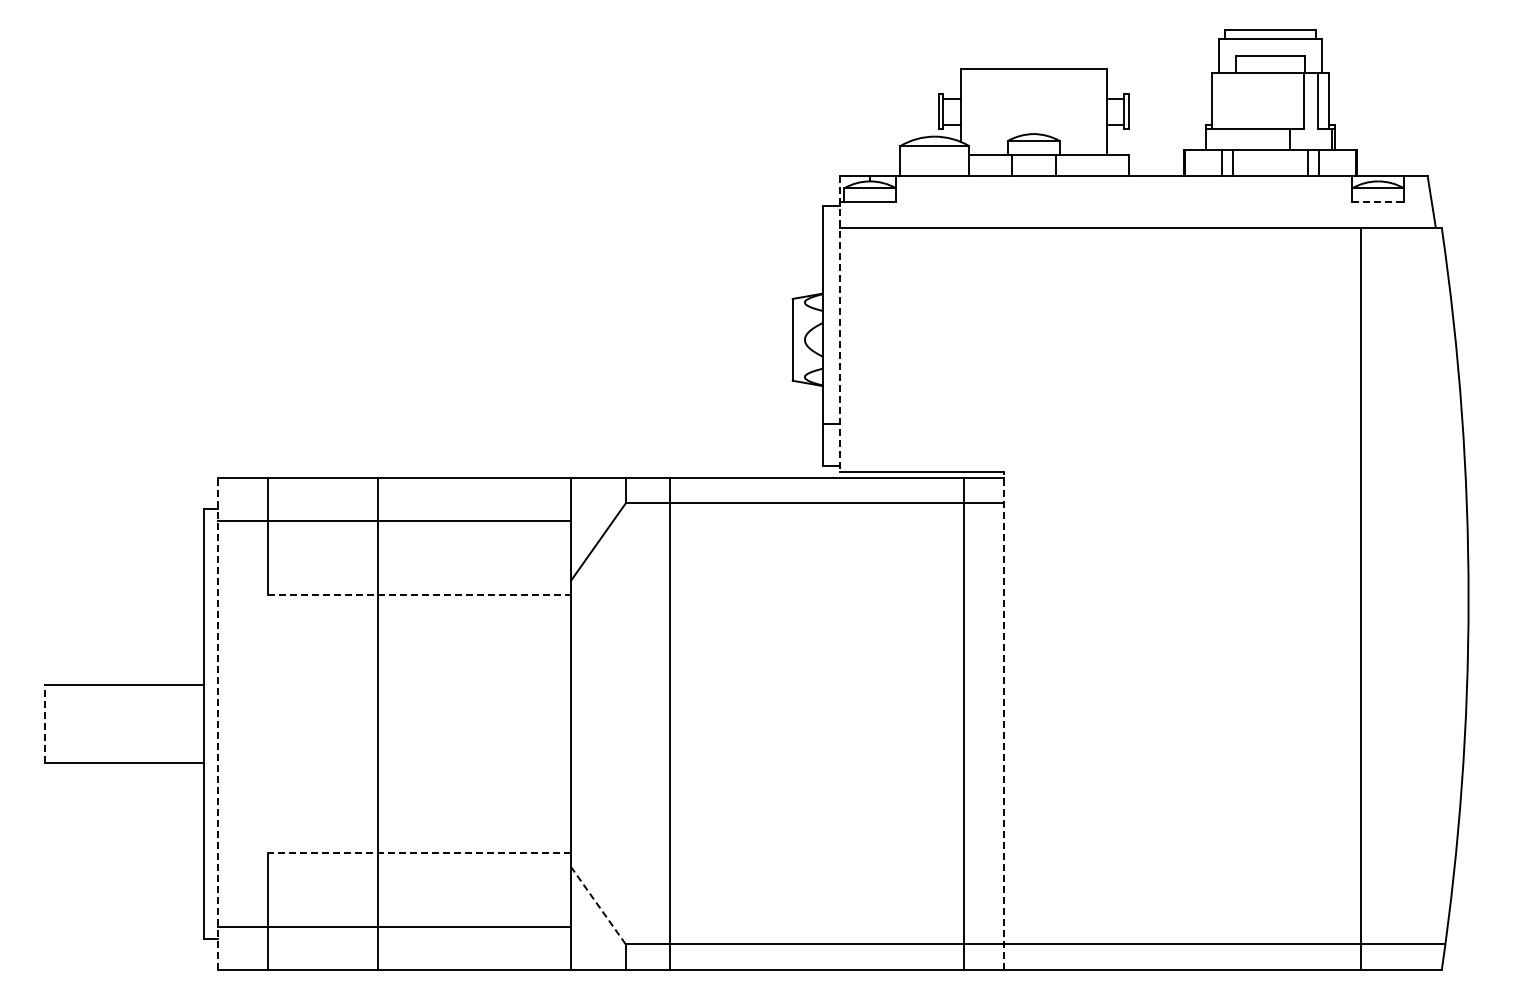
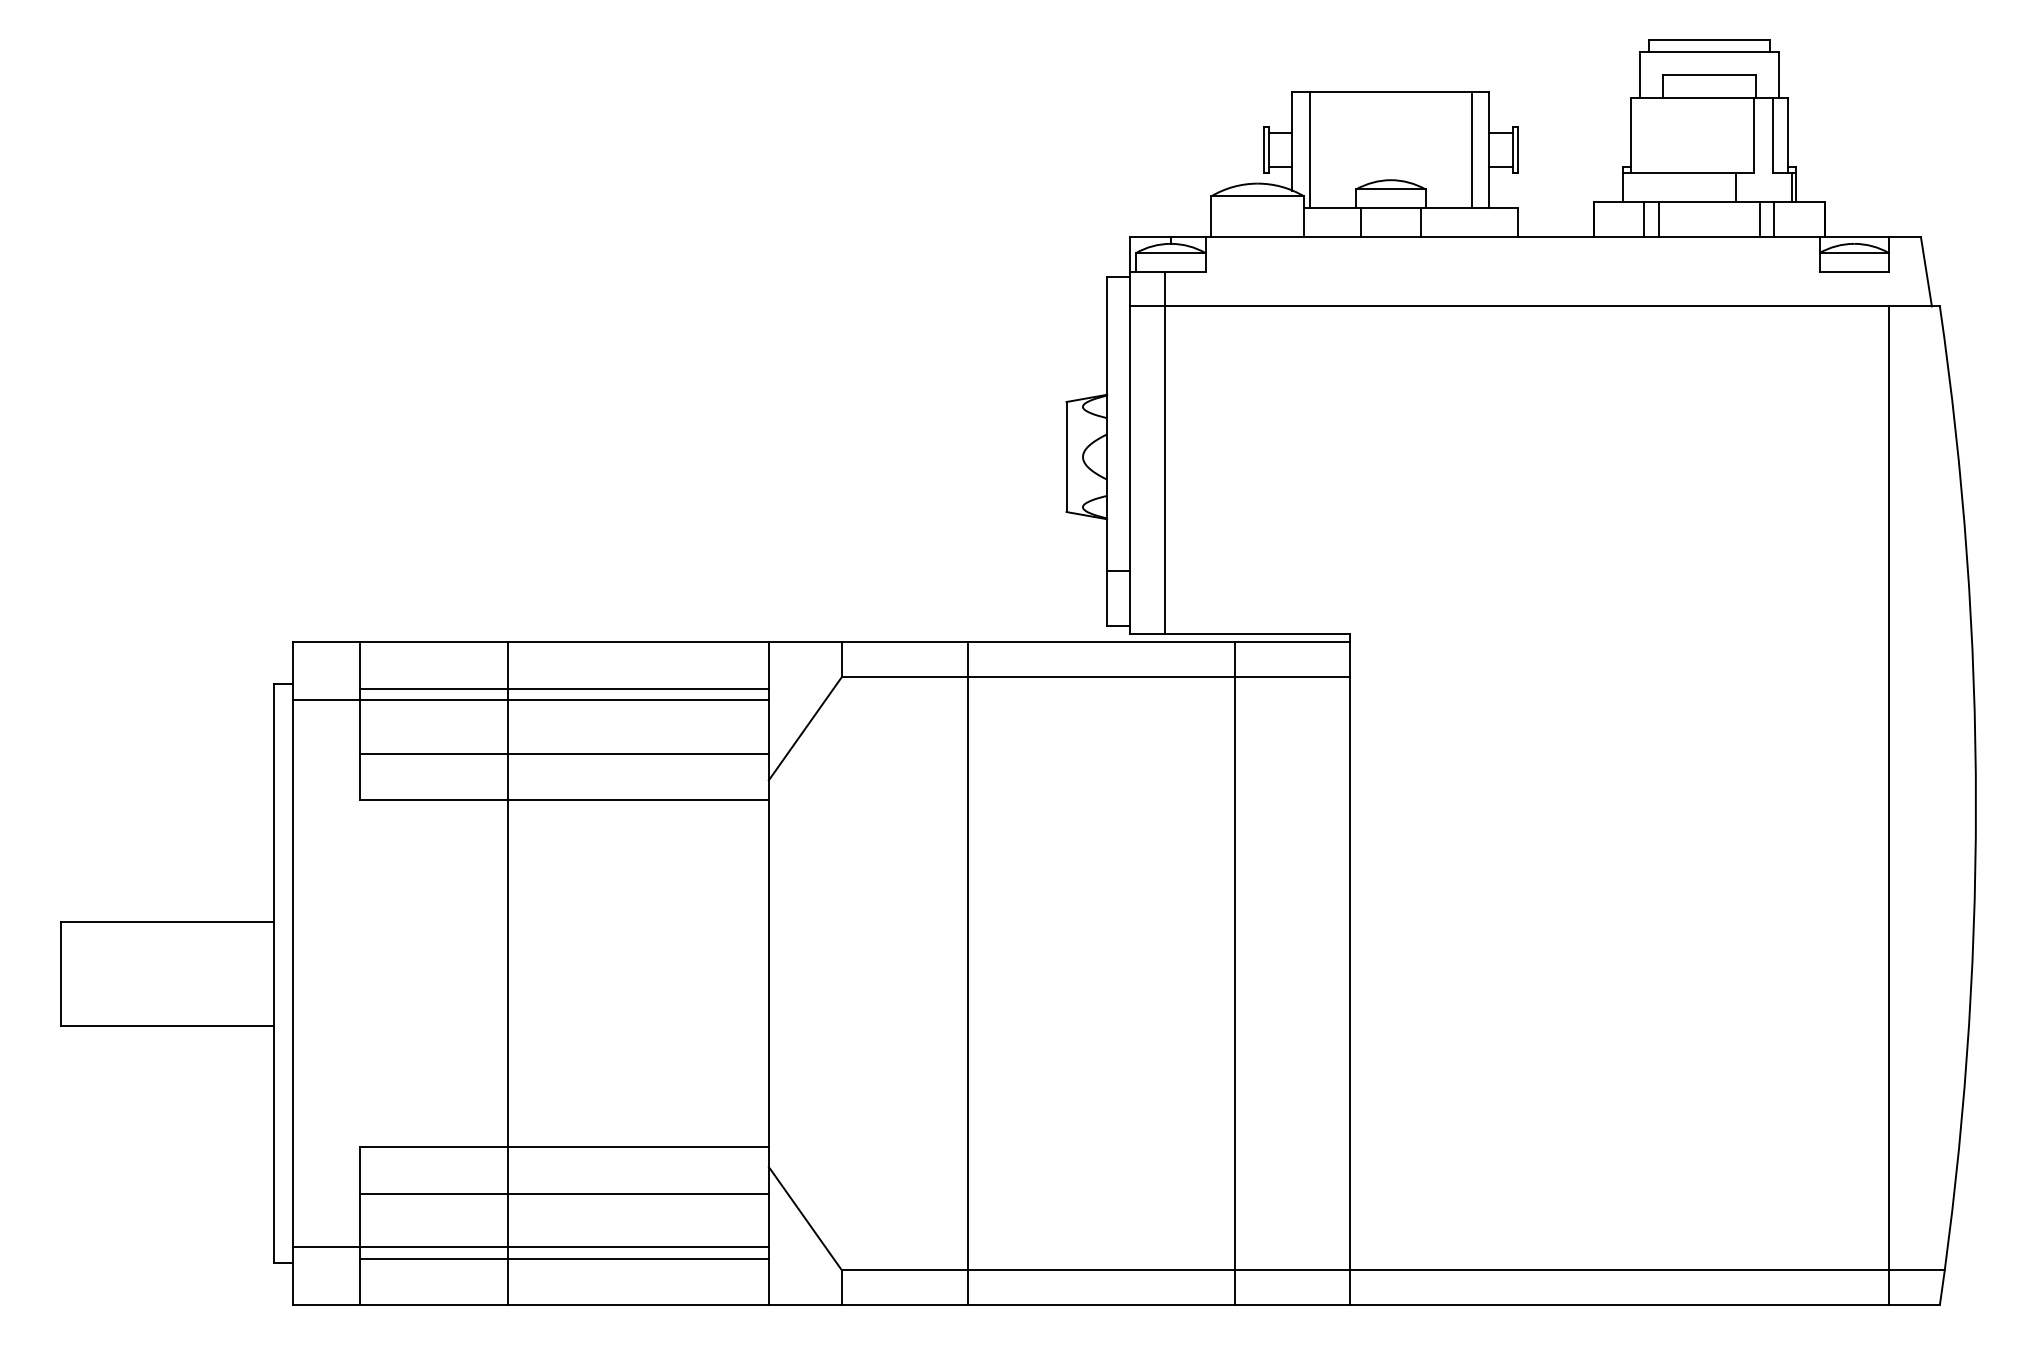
line: (973, 111) -> (1309, 149), added
line: (1094, 111) -> (1472, 149), added
line: (1378, 202) -> (1854, 272), dashed -> solid
line: (840, 323) -> (1130, 435), dashed -> solid
line: (865, 336) -> (1164, 452), added
line: (419, 512) -> (564, 689), added
line: (419, 560) -> (564, 753), added
line: (419, 594) -> (564, 799), dashed -> solid
line: (1361, 598) -> (1889, 805), moved
line: (1003, 720) -> (1350, 969), dashed -> solid
line: (45, 723) -> (61, 973), dashed -> solid
line: (217, 723) -> (292, 973), dashed -> solid
line: (669, 723) -> (968, 973), moved
line: (963, 723) -> (1234, 973), moved
line: (419, 852) -> (564, 1146), dashed -> solid
line: (419, 887) -> (564, 1193), added
line: (598, 905) -> (805, 1218), dashed -> solid
line: (419, 935) -> (564, 1258), added

